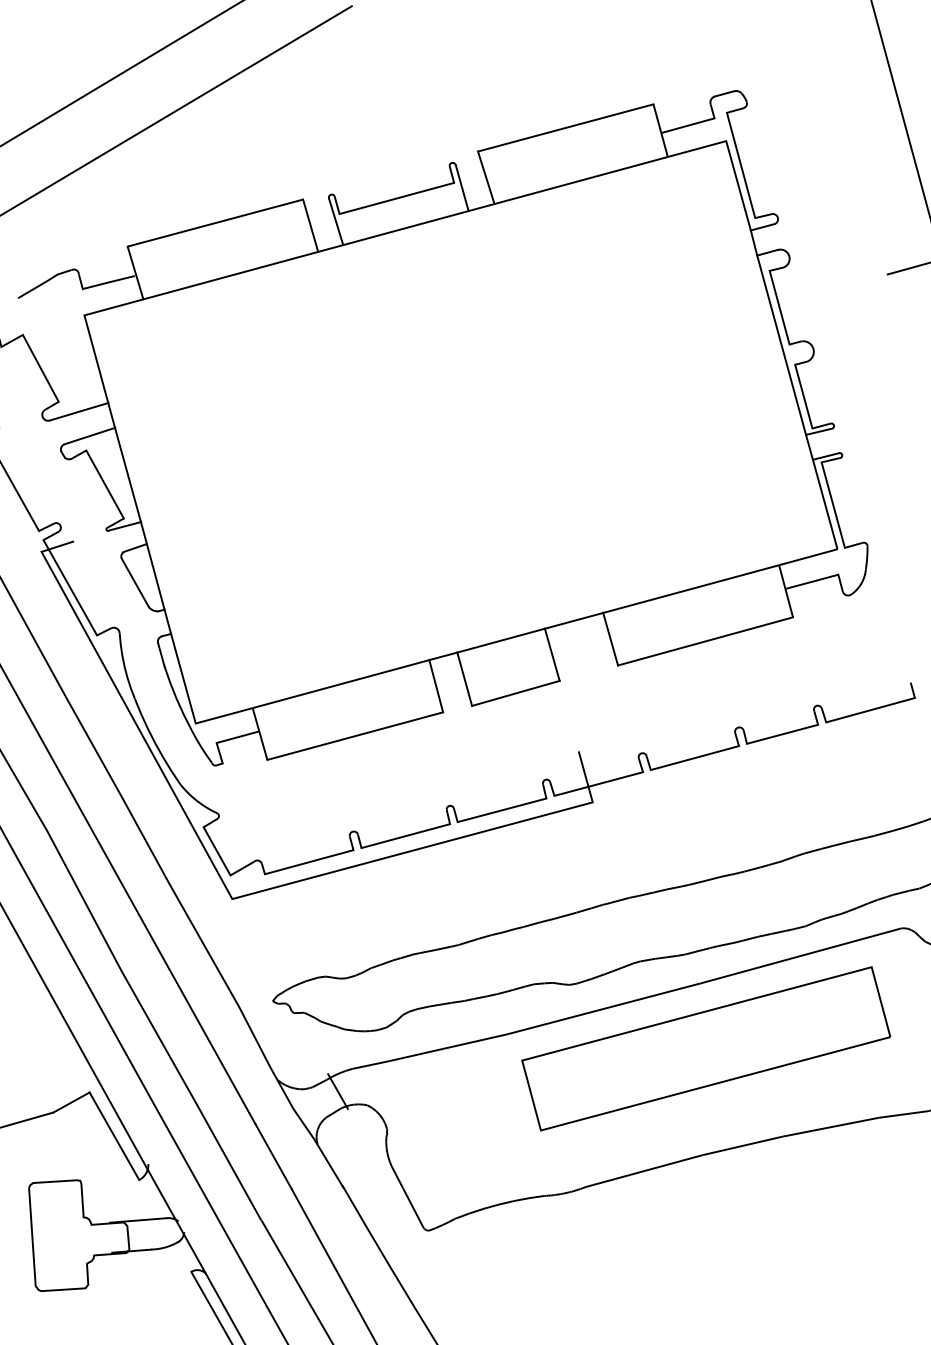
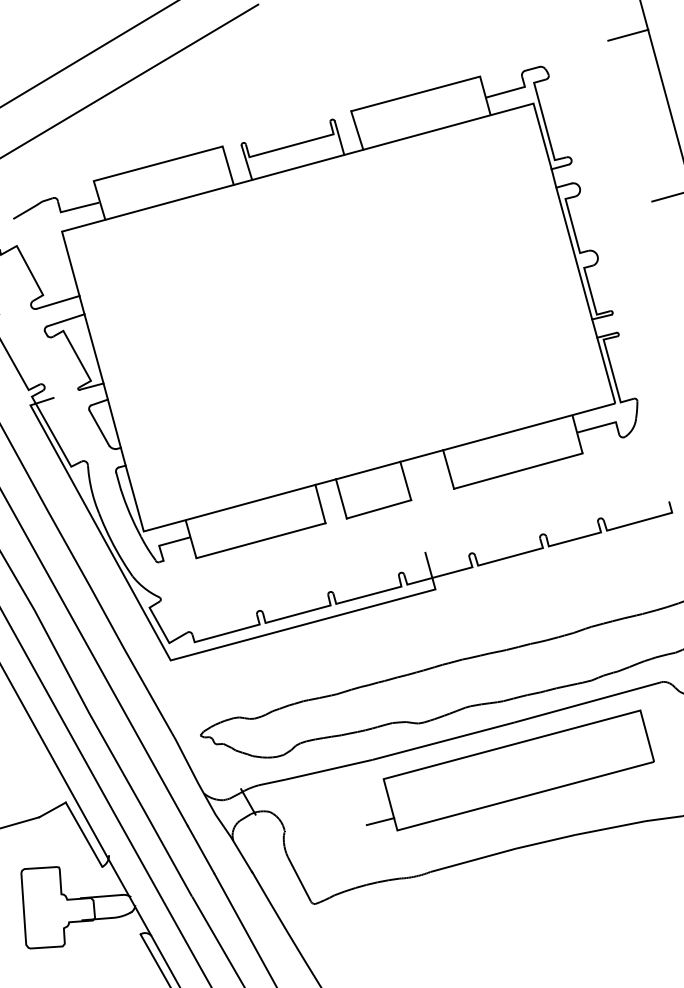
line: (854, 47) -> (627, 34), added
line: (517, 1118) -> (380, 821), added

